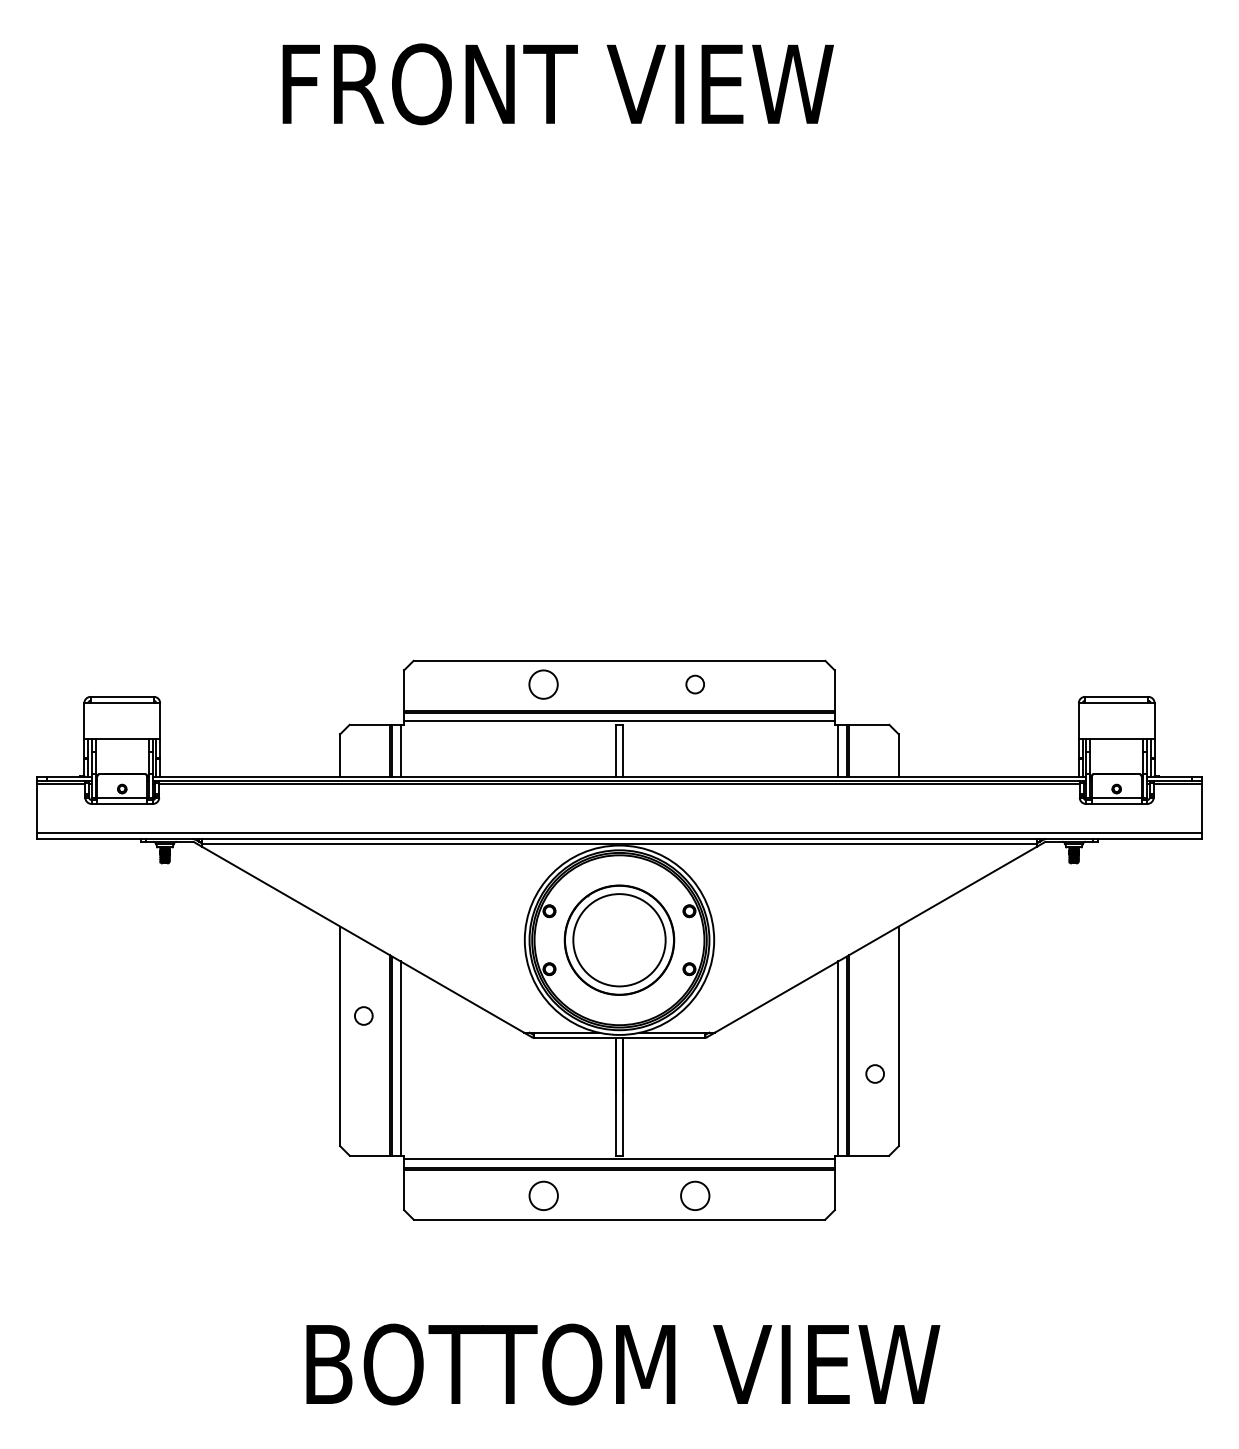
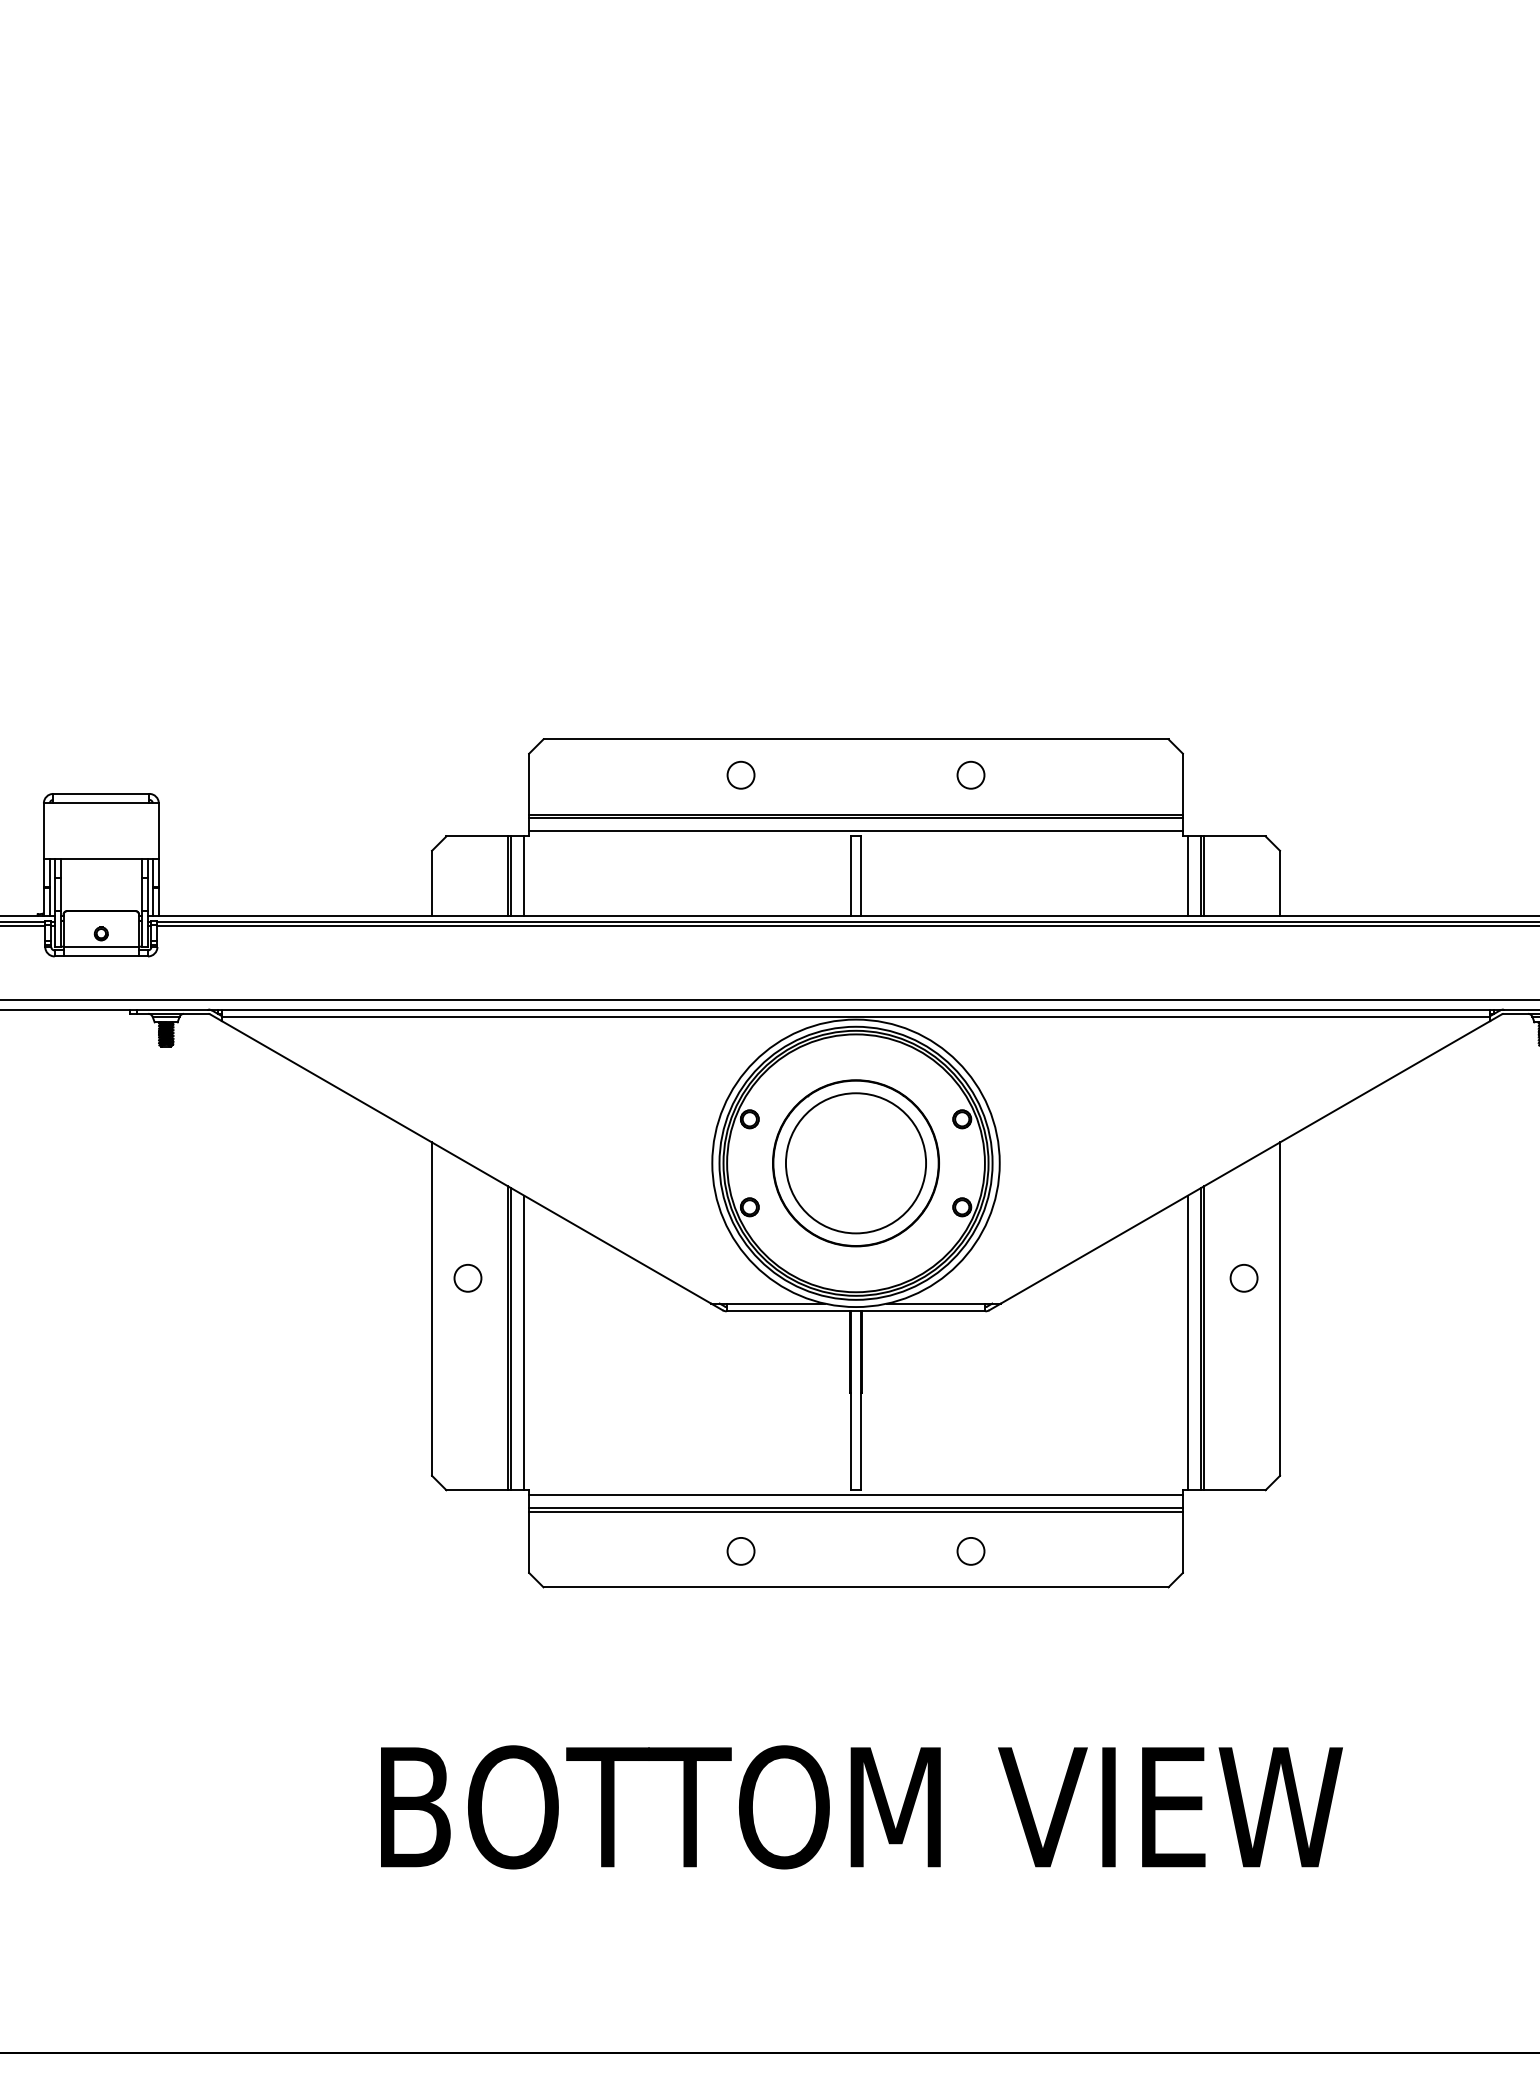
circle: (543, 684) -> (740, 775), size x0.62
circle: (874, 1073) -> (1243, 1277), moved
circle: (543, 1195) -> (740, 1550), size x0.62
circle: (695, 1195) -> (971, 1550), size x0.62

